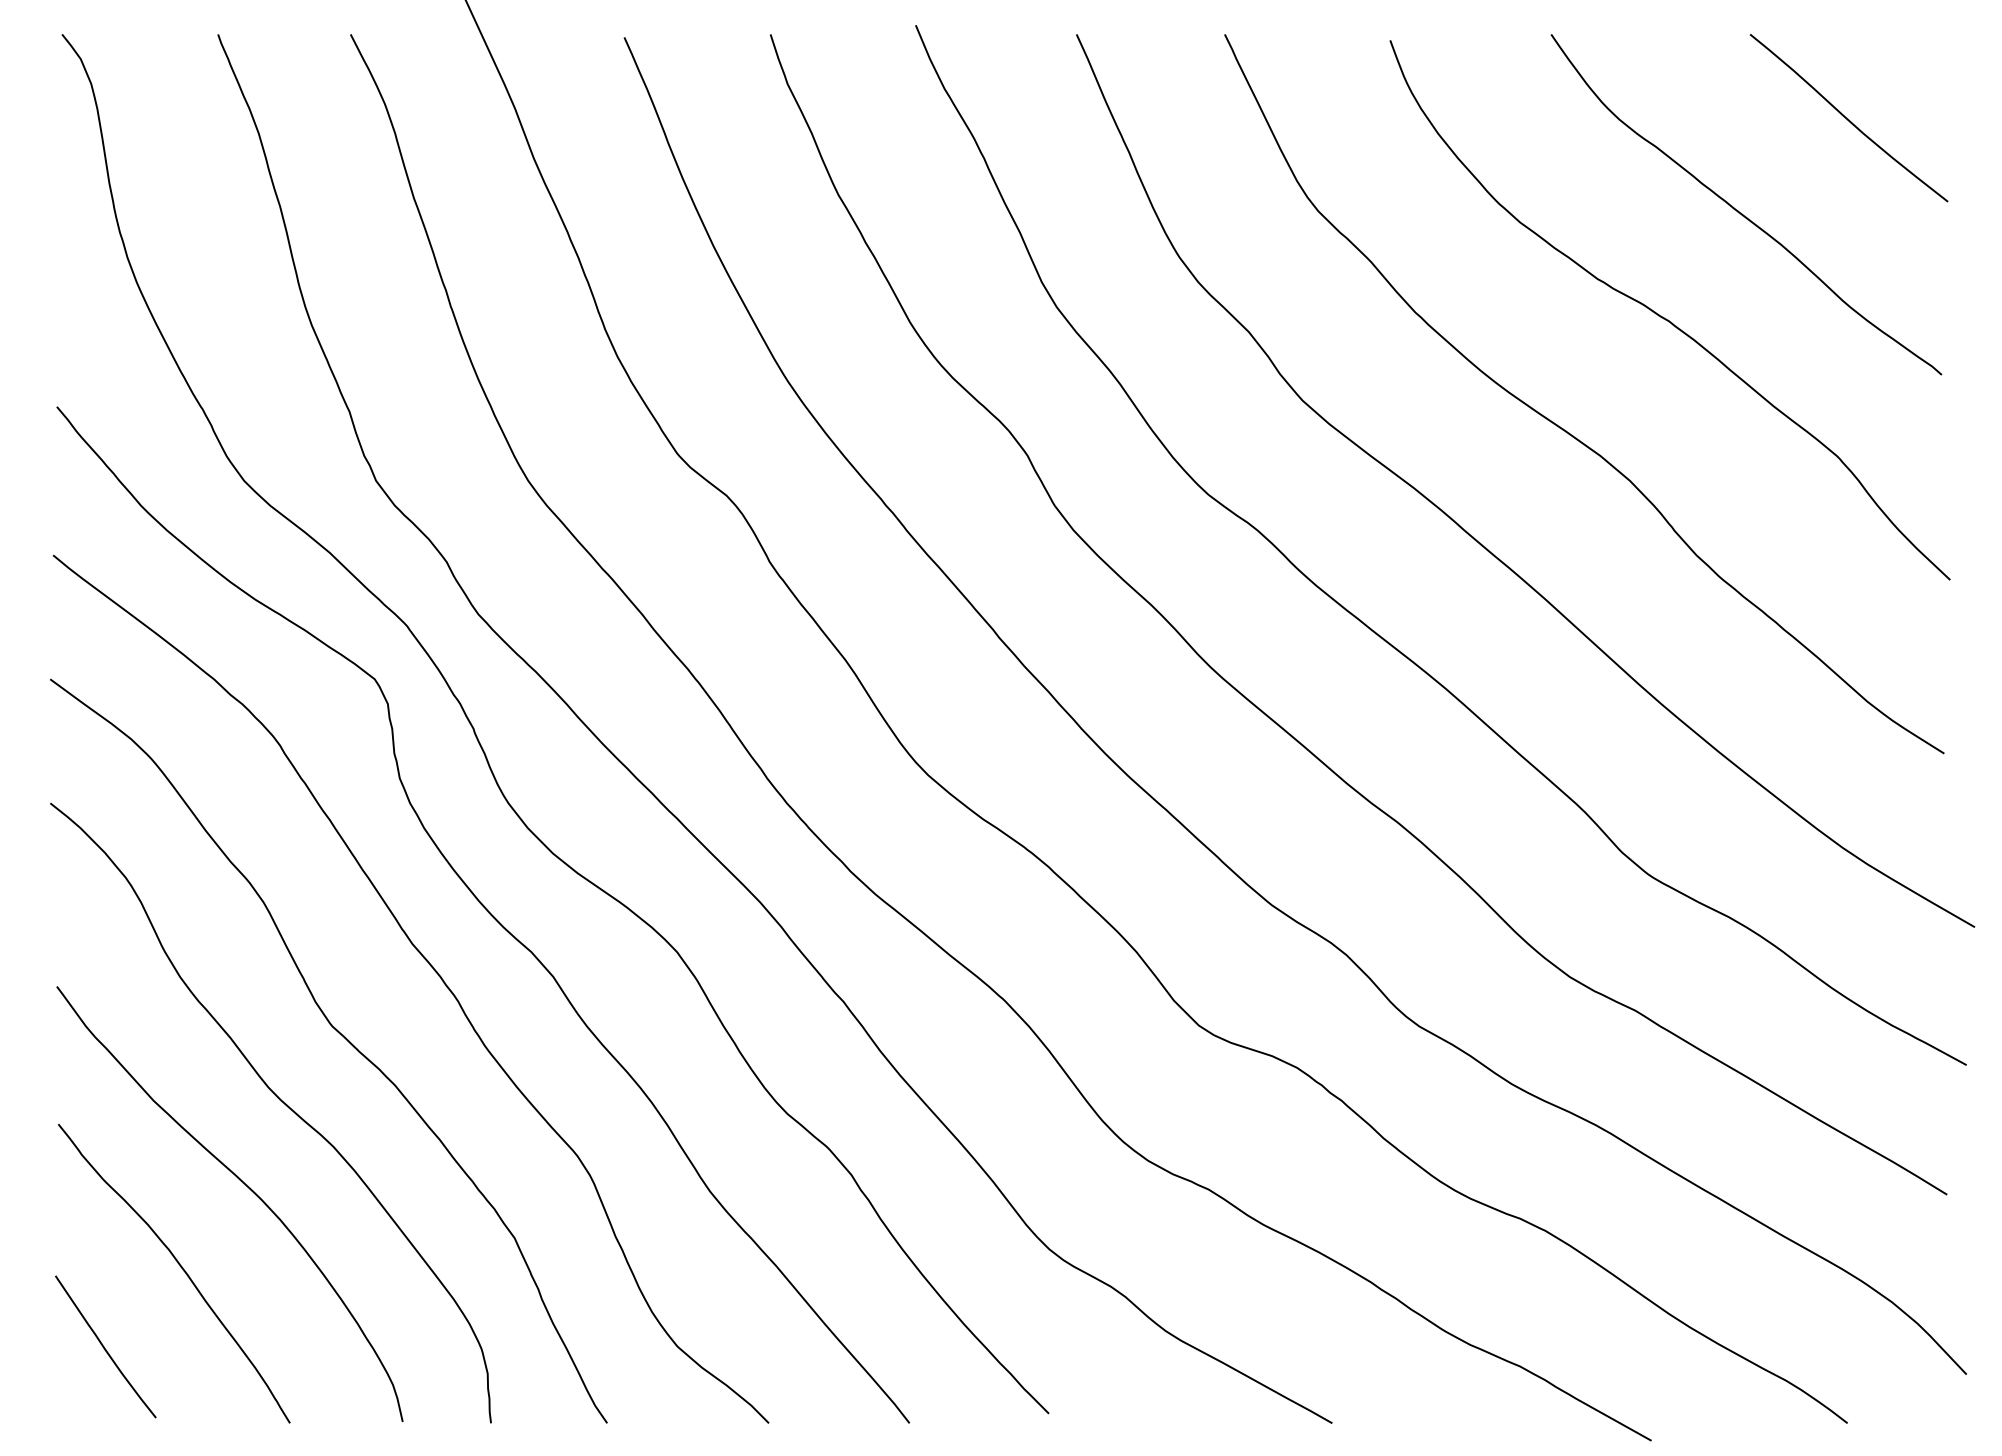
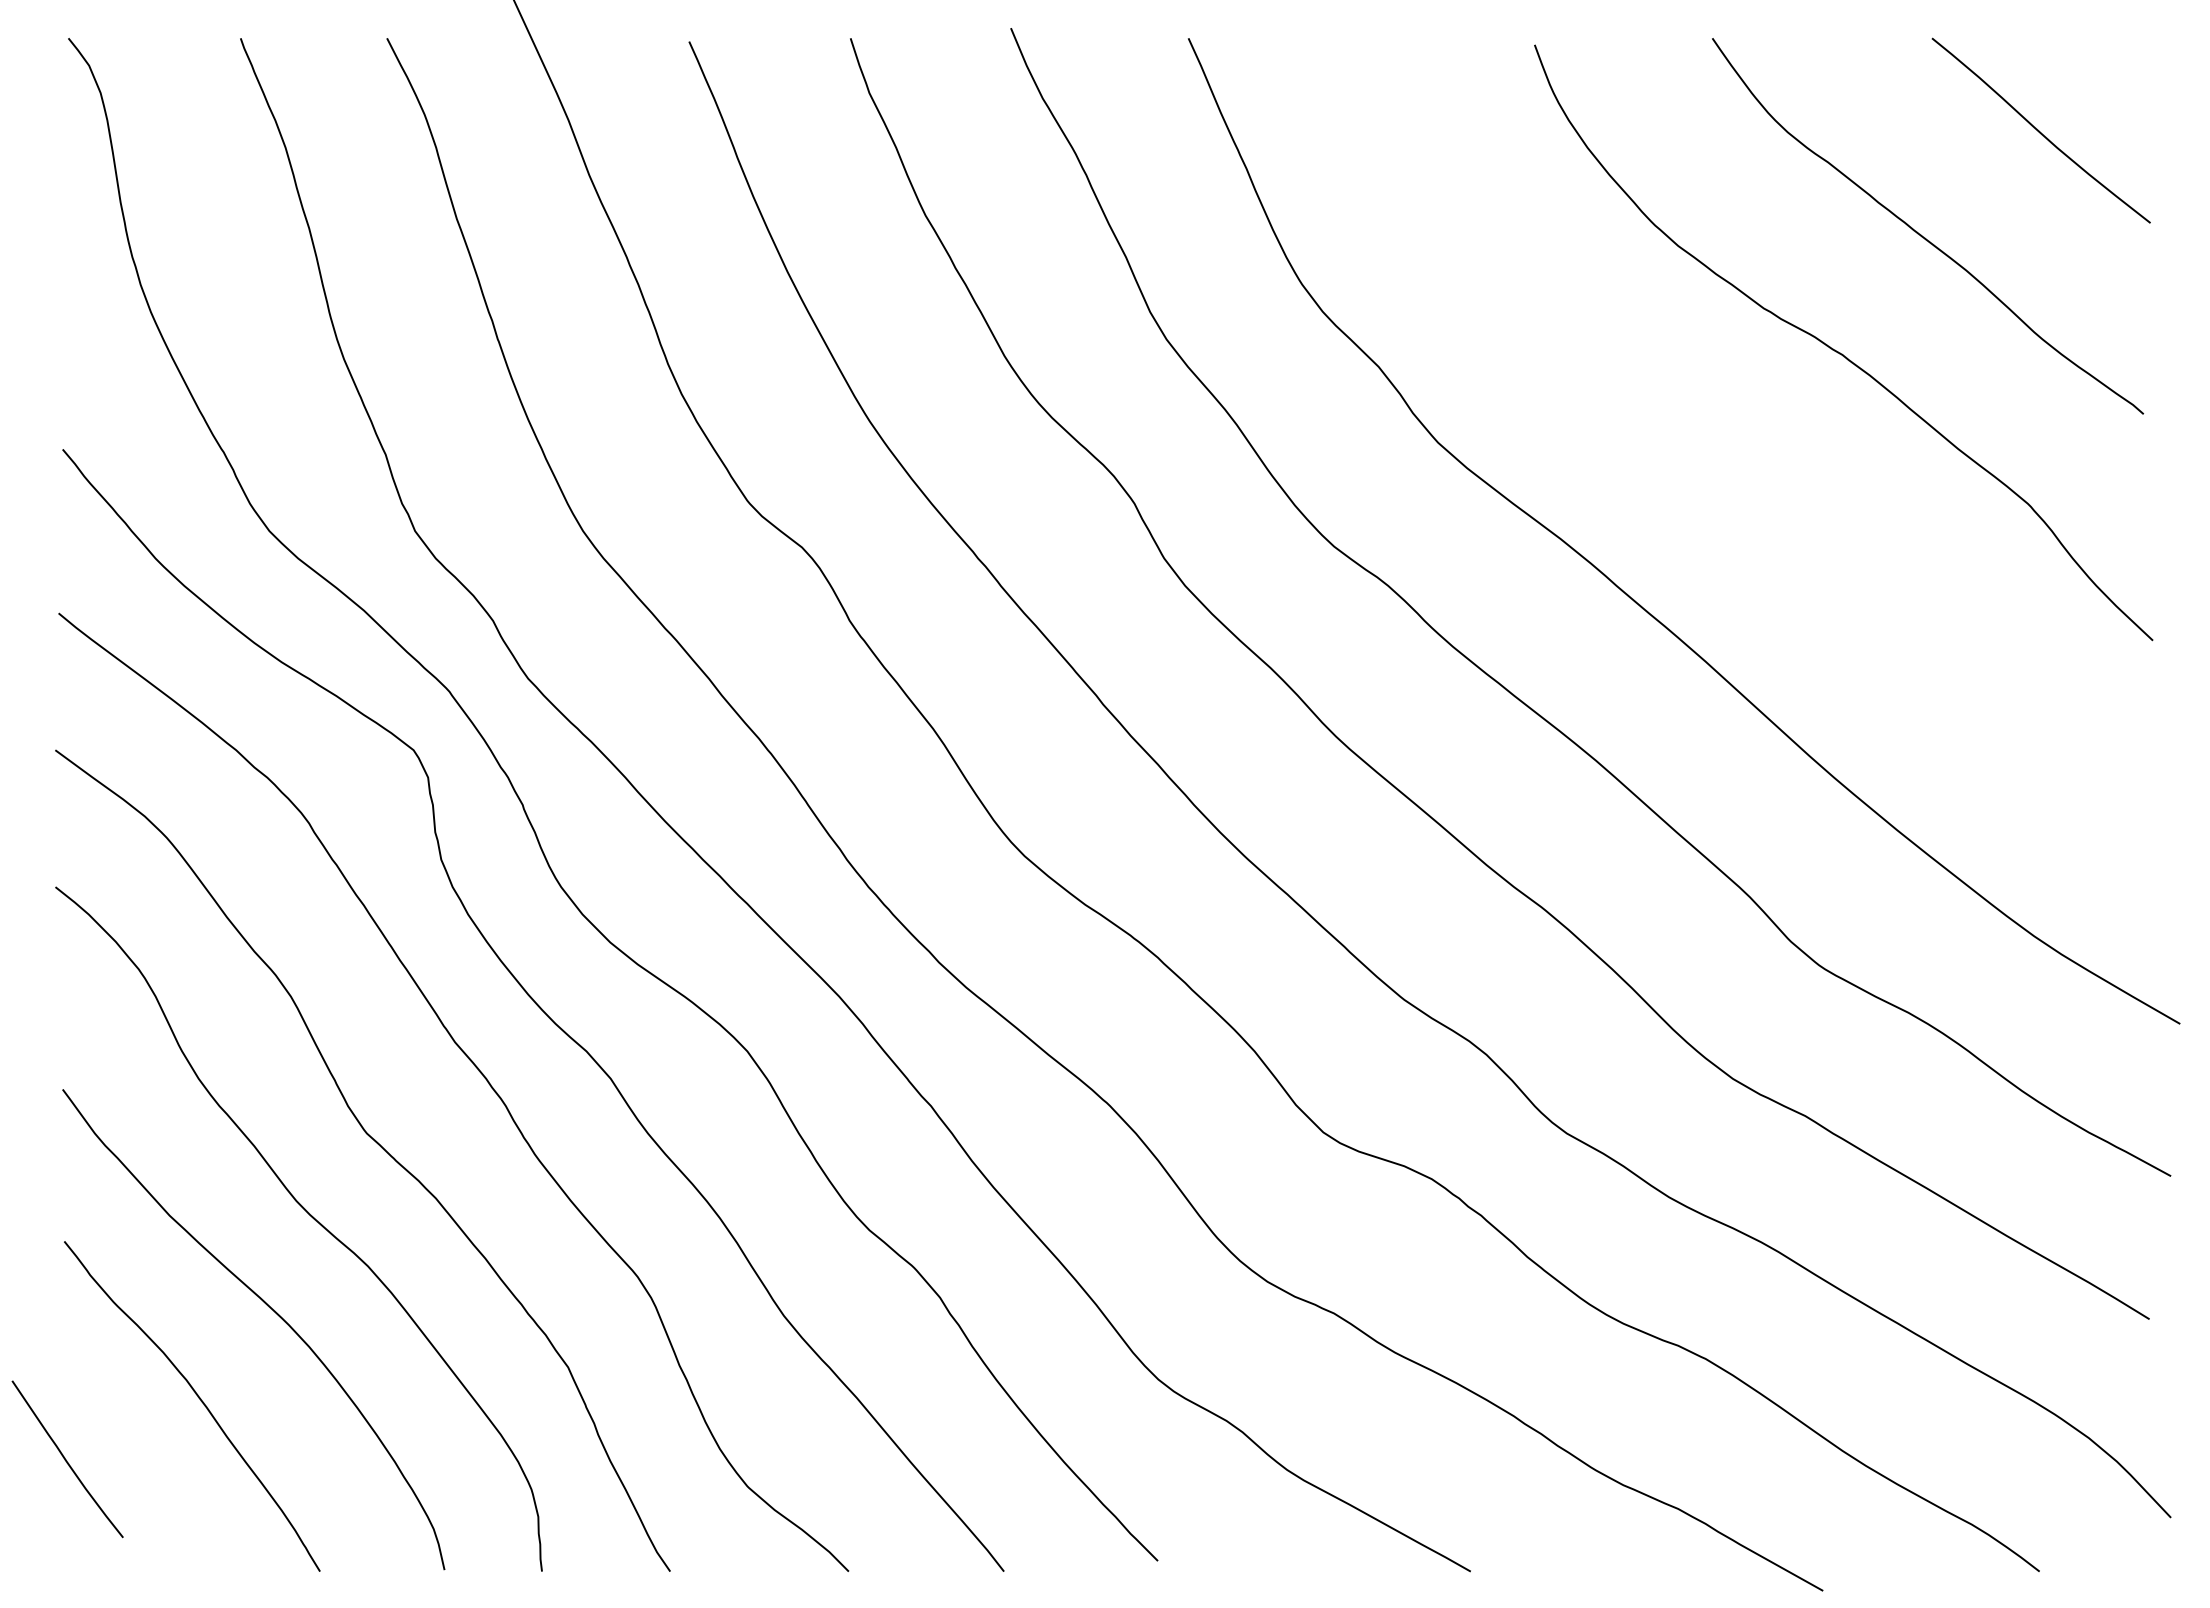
curve: (1562, 427) -> (1724, 472), removed
curve: (104, 1347) -> (66, 1459), moved

